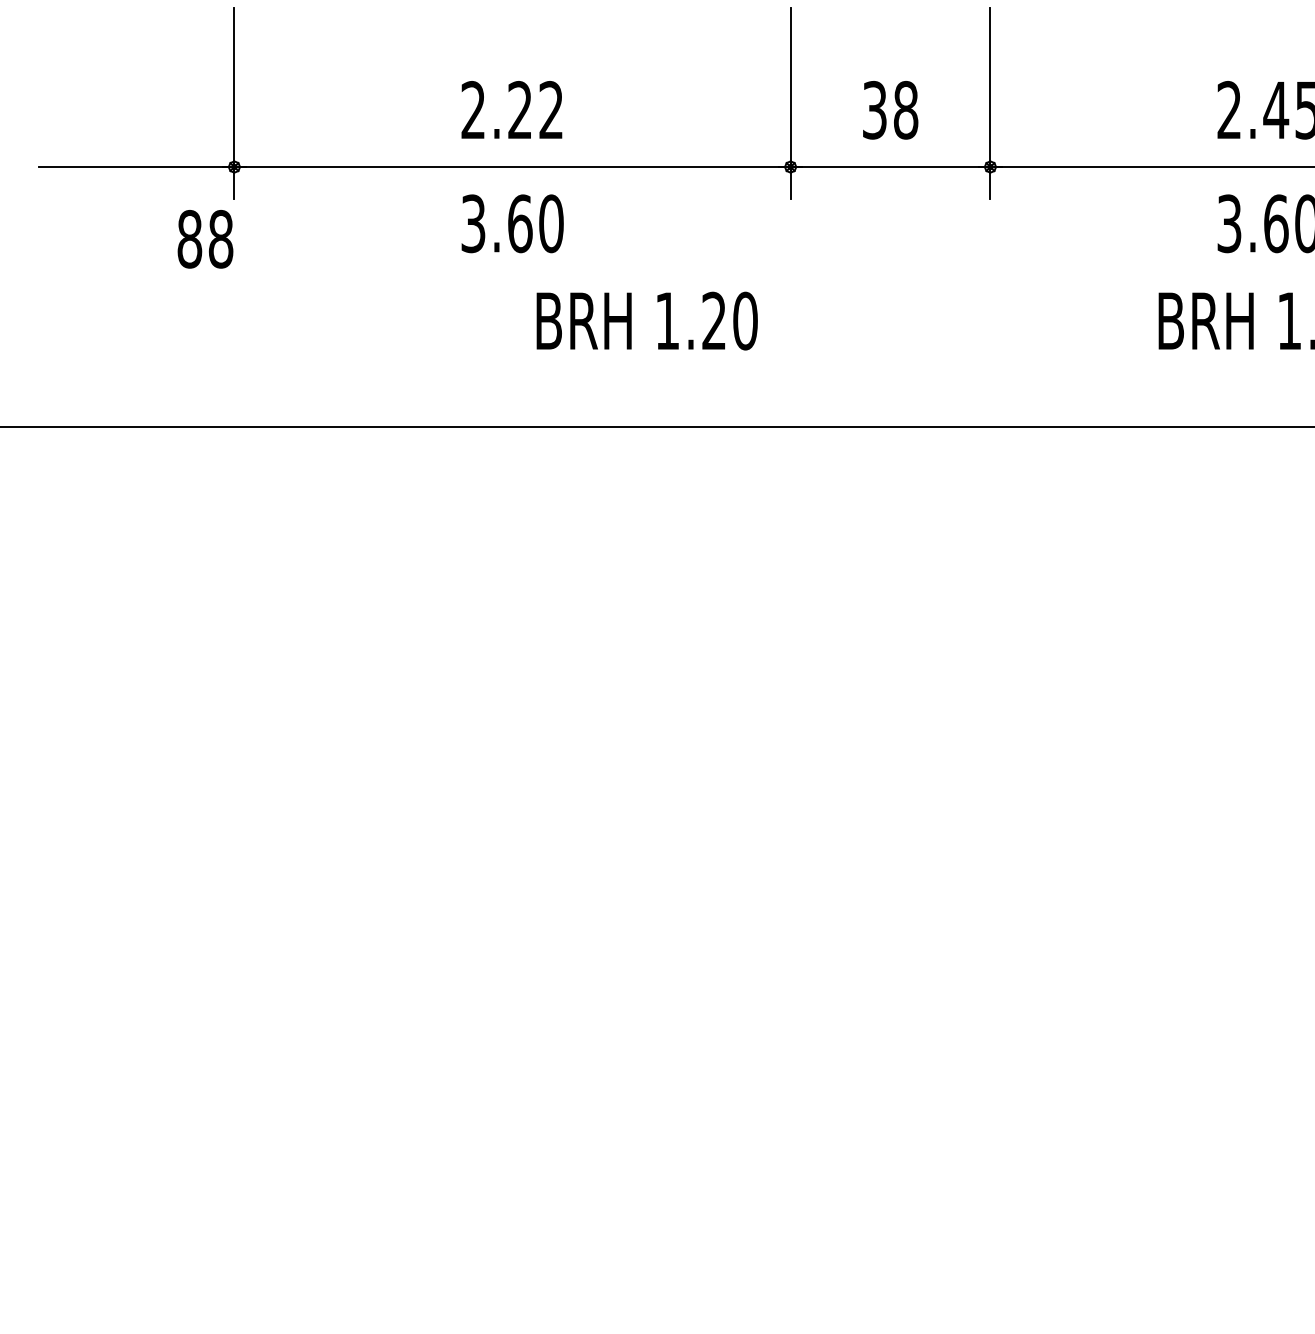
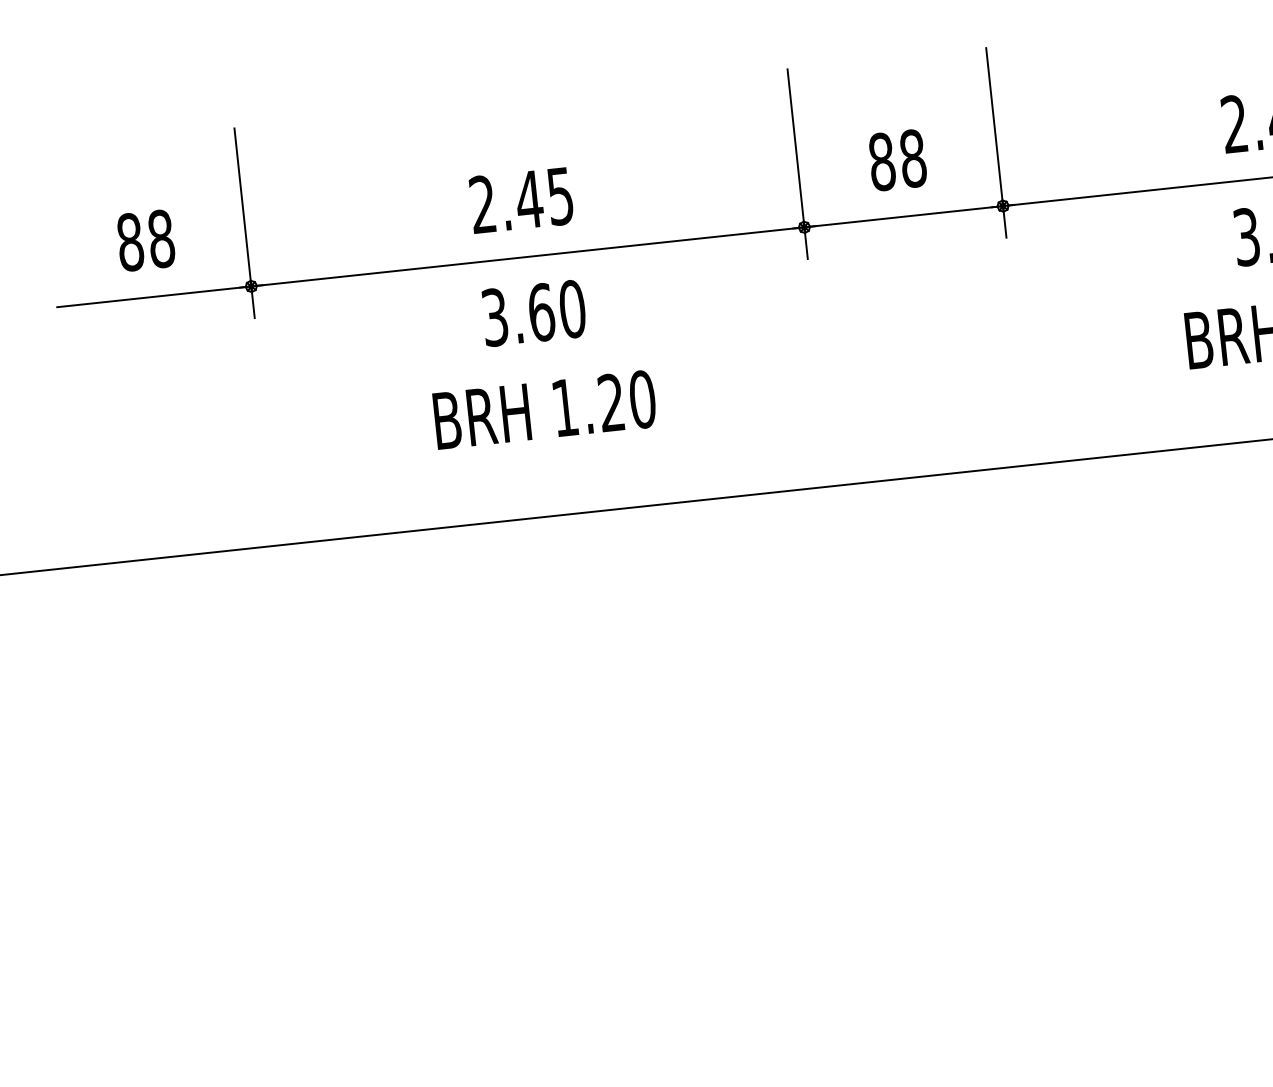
text: (534, 110) -> (543, 198), 2.22 -> 2.45
text: (874, 110) -> (881, 162), 38 -> 88
text: (205, 239) -> (145, 240), moved
text: (646, 320) -> (544, 409), moved

